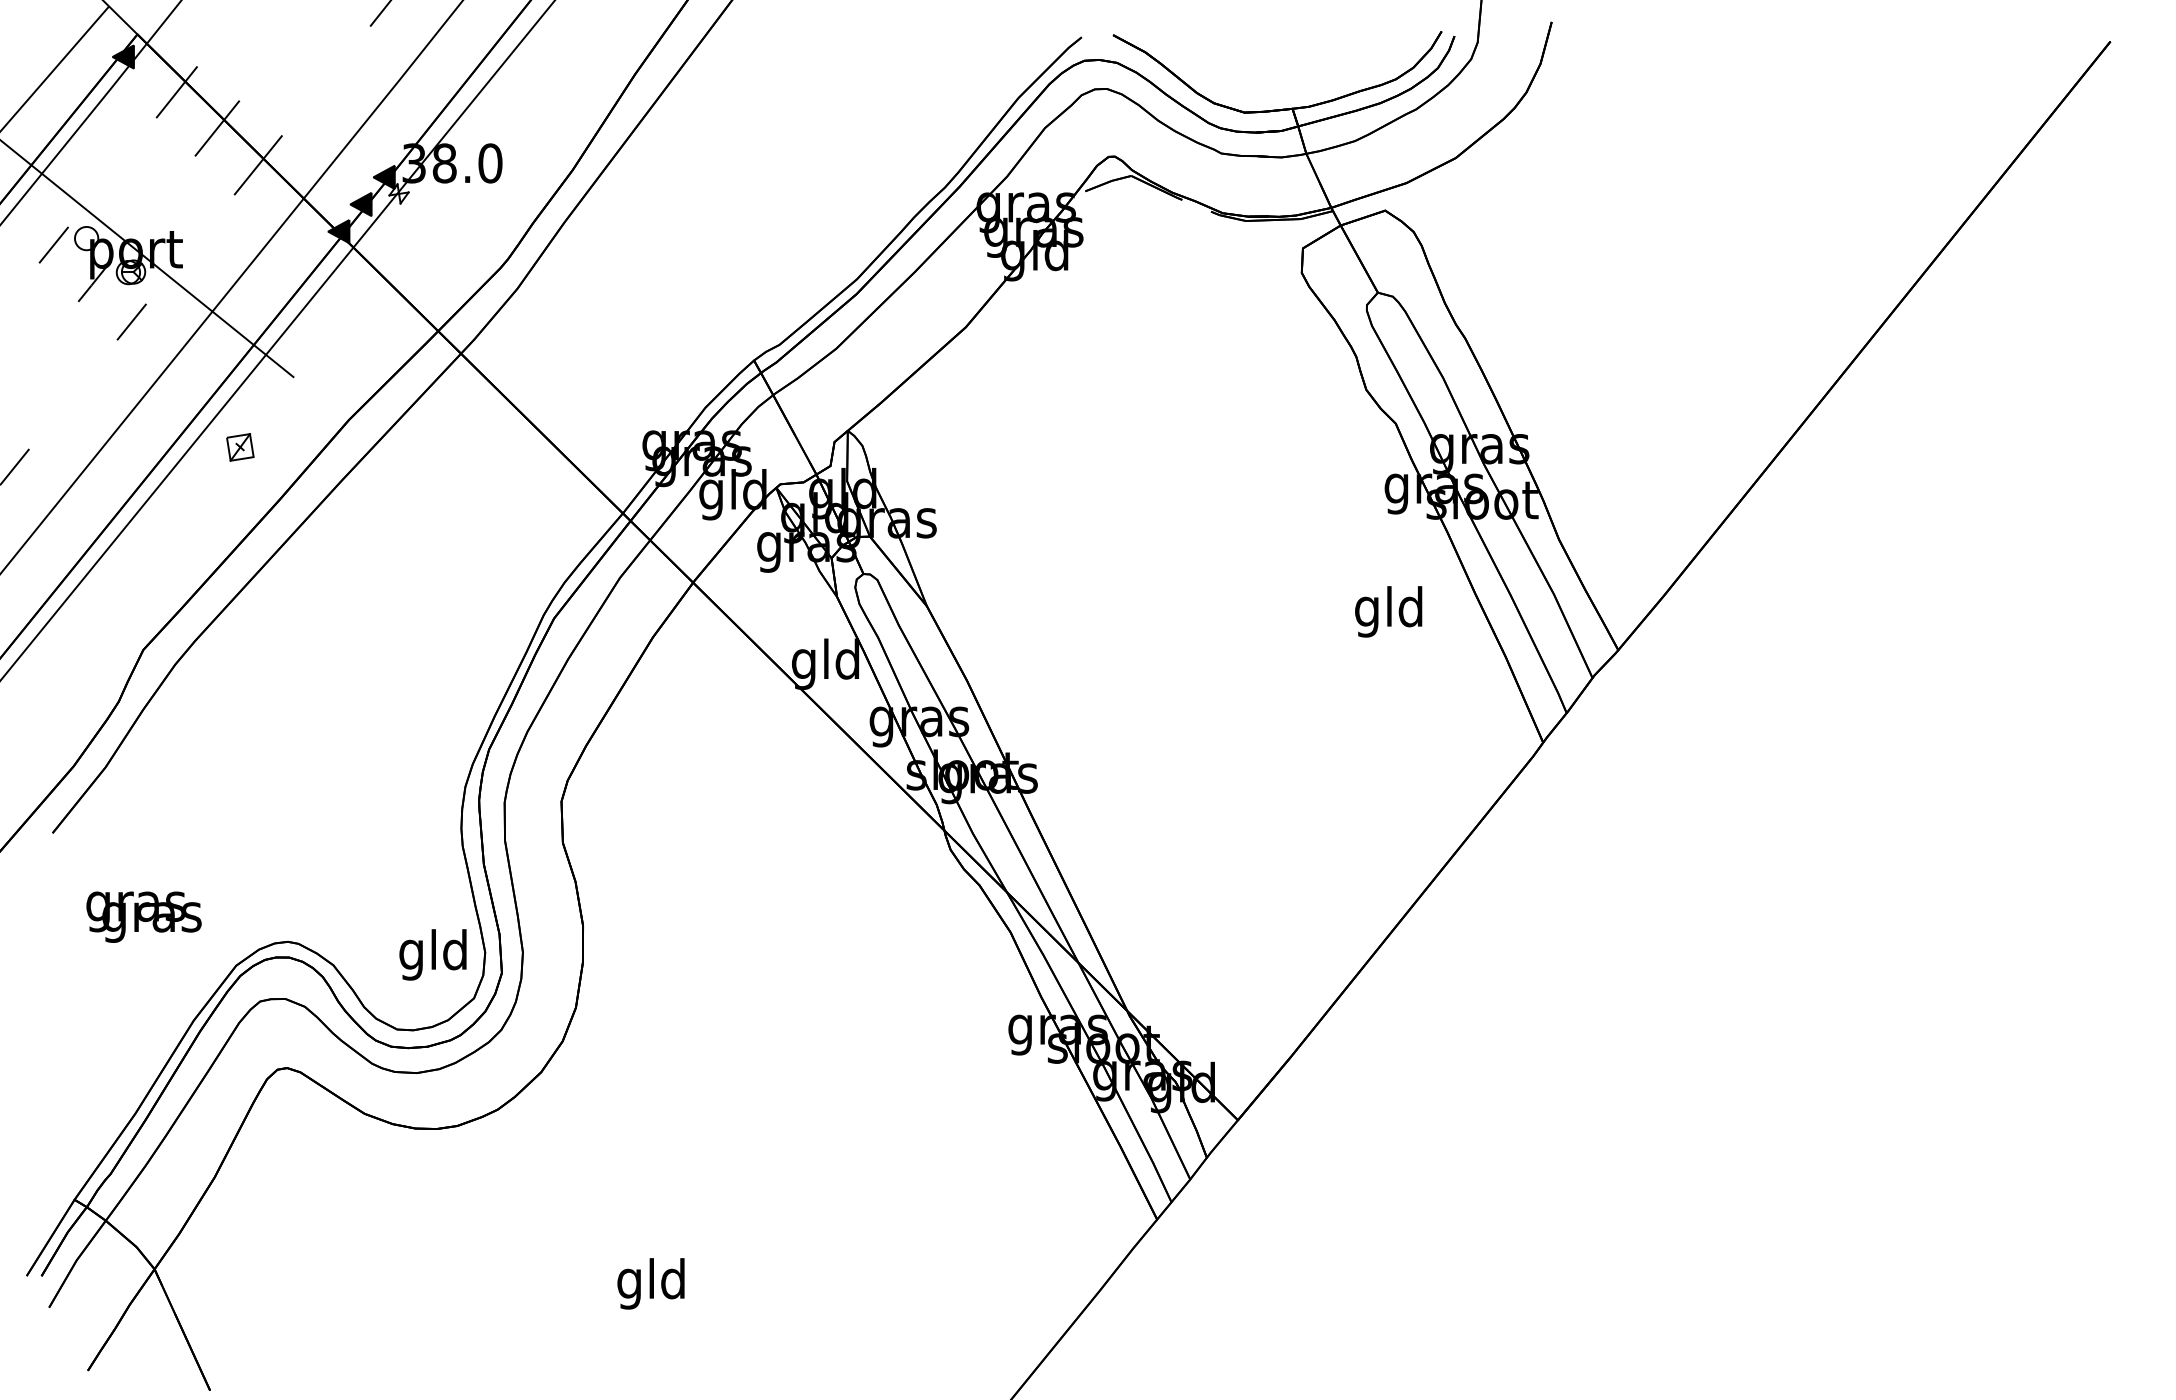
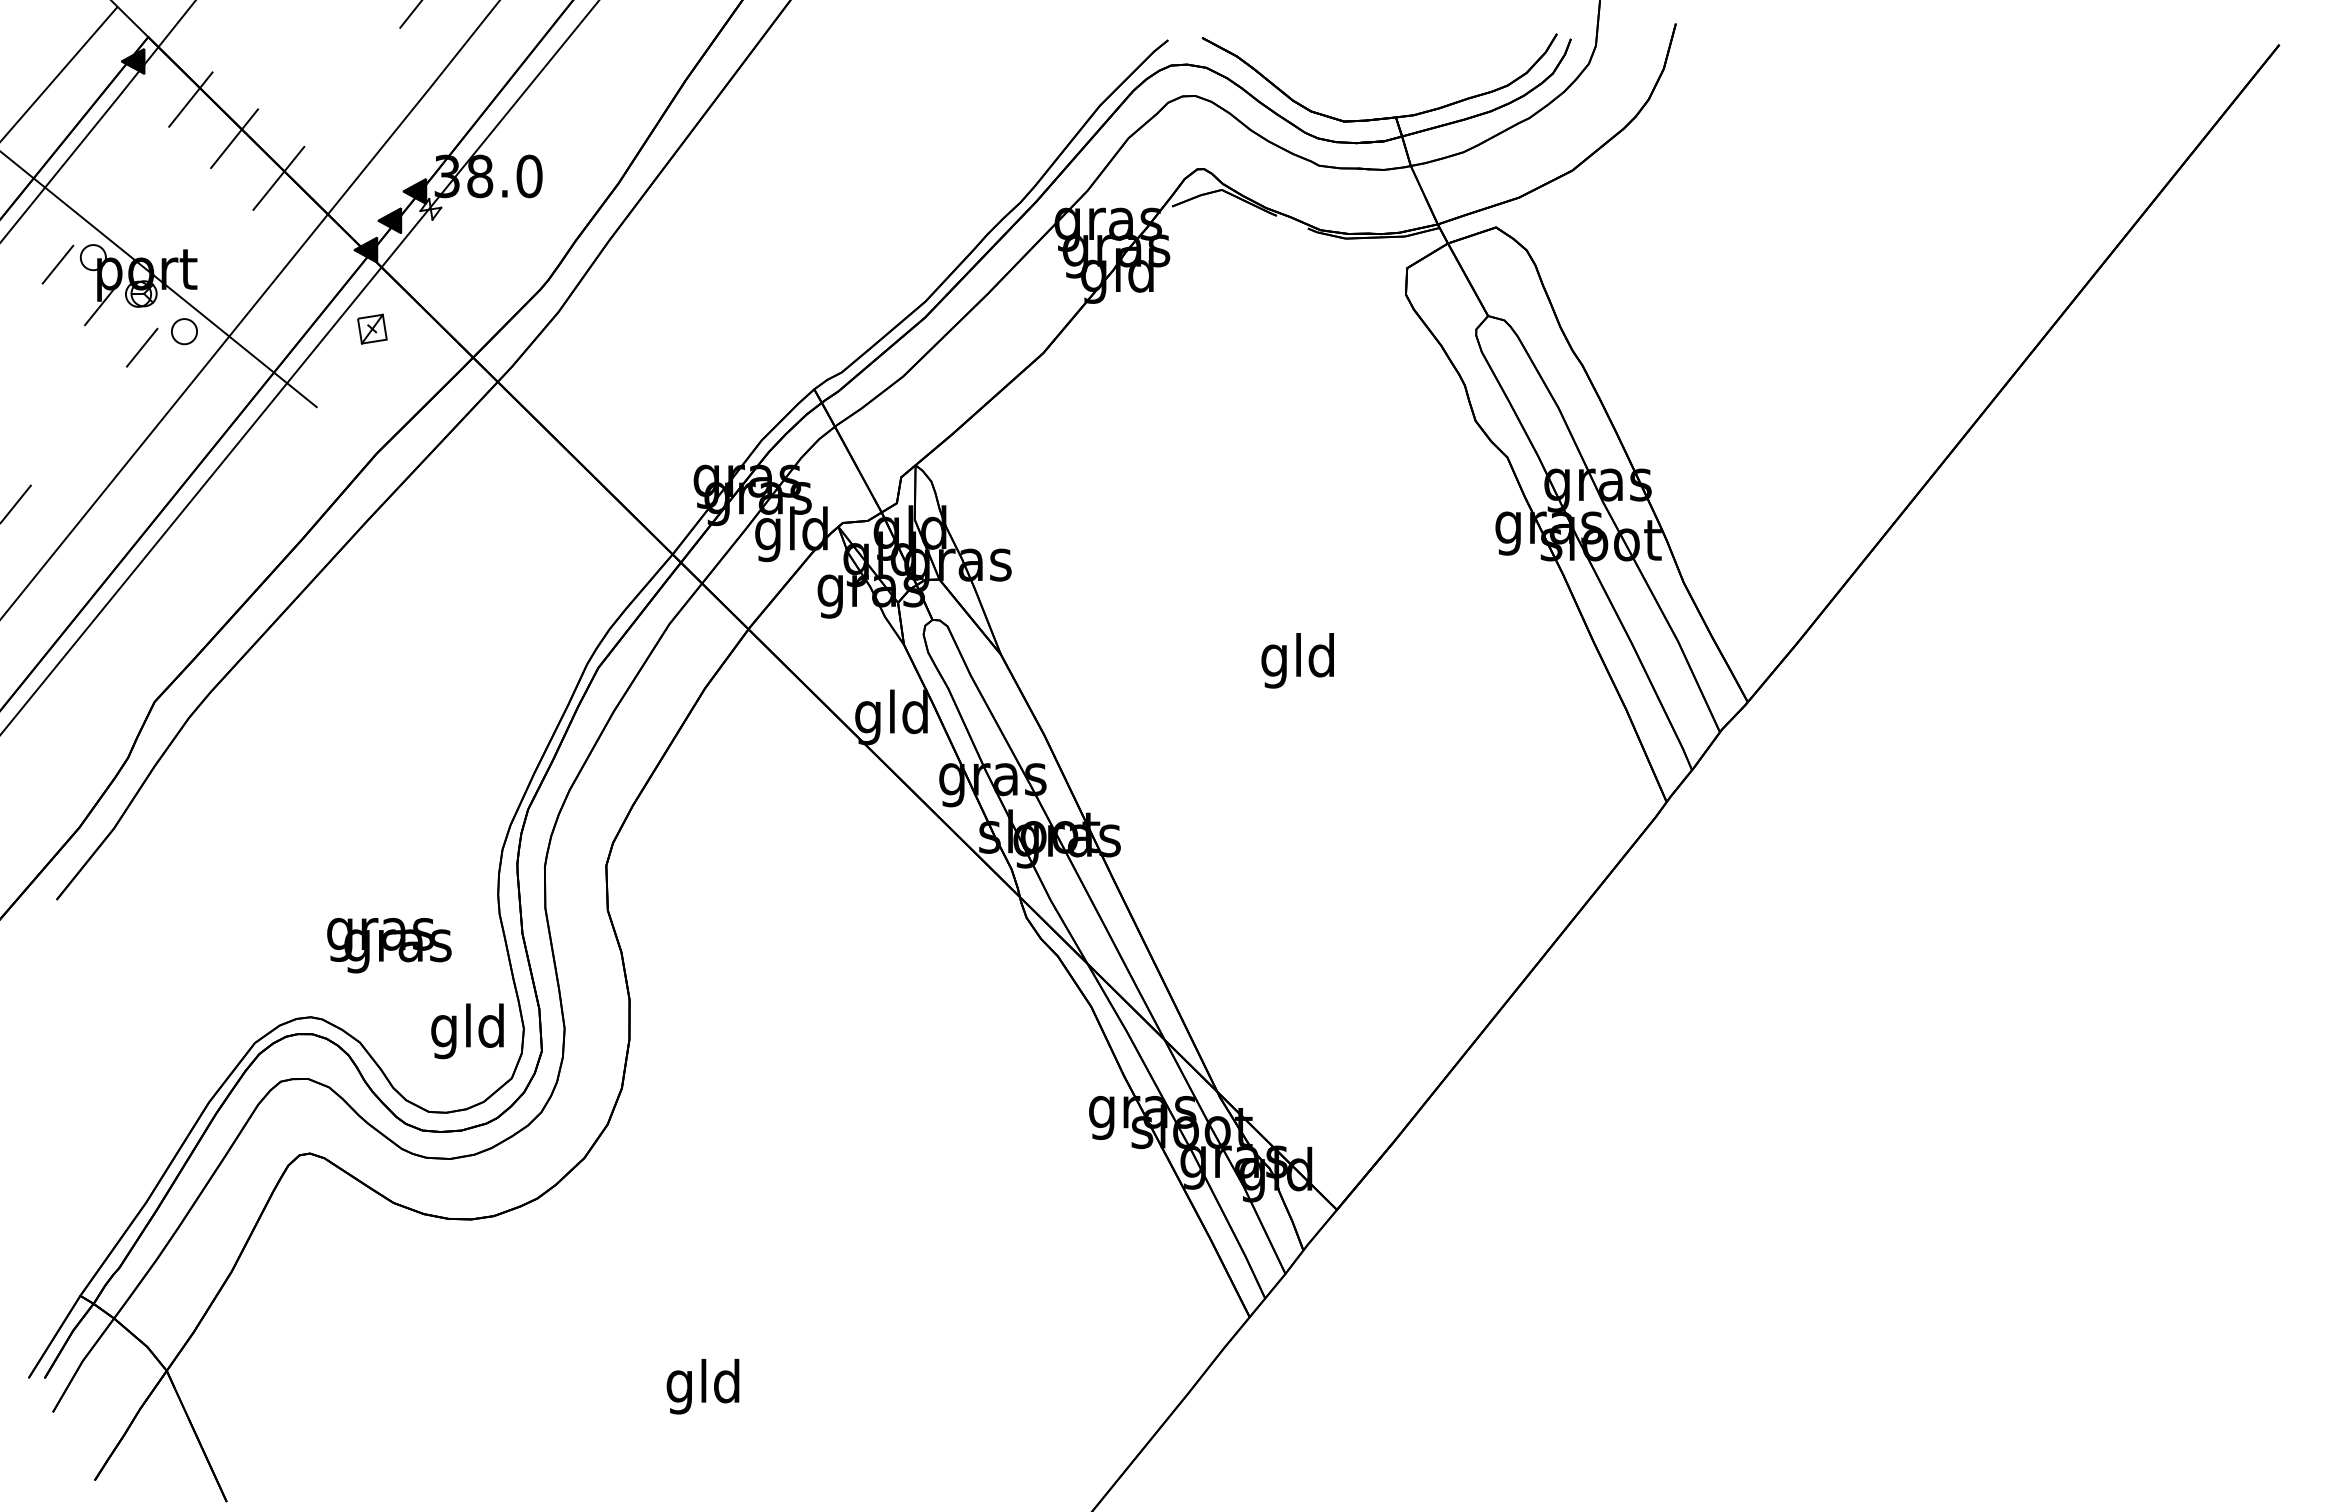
part: (170, 306) -> (184, 331), added
part: (240, 446) -> (372, 328), moved
text: (1388, 611) -> (1297, 660), moved
text: (144, 917) -> (389, 945), moved

